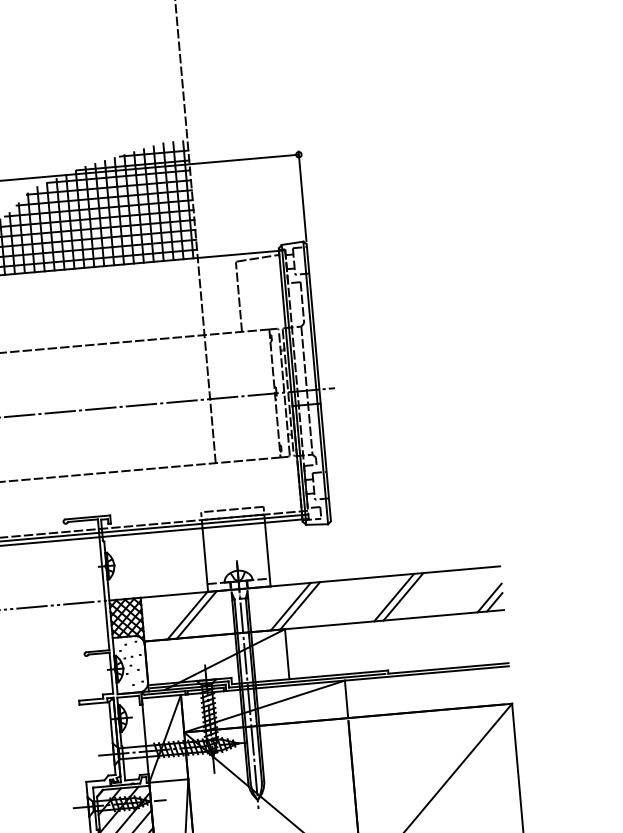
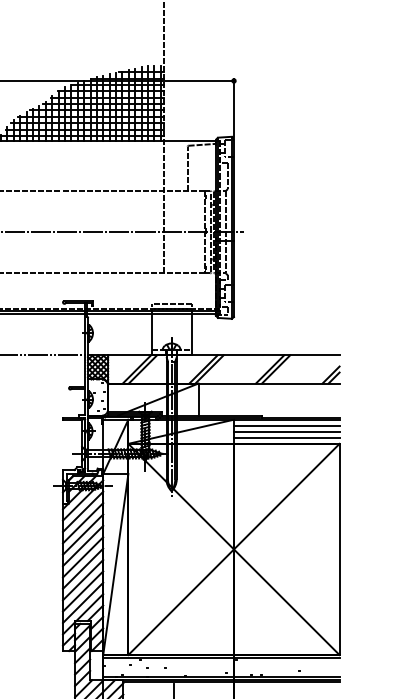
line: (427, 682) -> (286, 425), added
line: (428, 691) -> (286, 431), added
line: (428, 701) -> (286, 437), added

